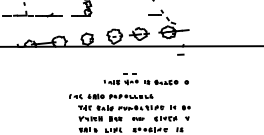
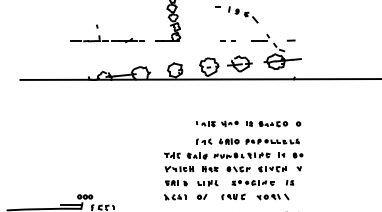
line: (180, 54) -> (290, 40), moved
line: (127, 73) -> (225, 40), moved
part: (110, 96) -> (247, 141), moved
part: (138, 119) -> (238, 169), size x1.67

